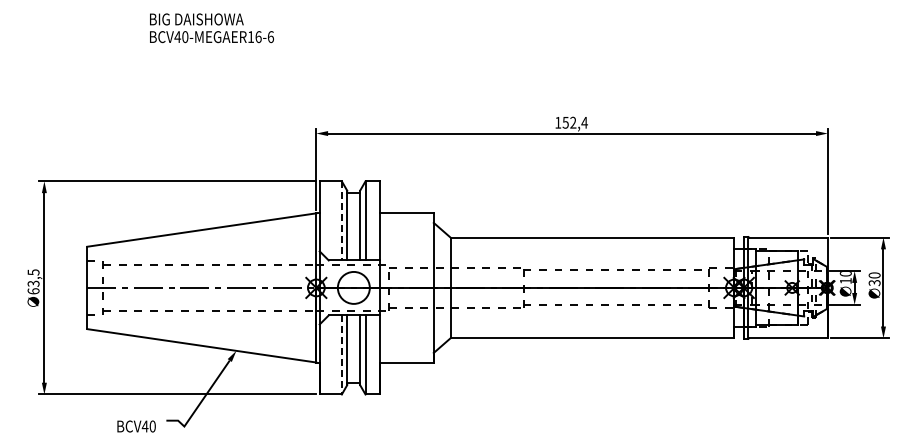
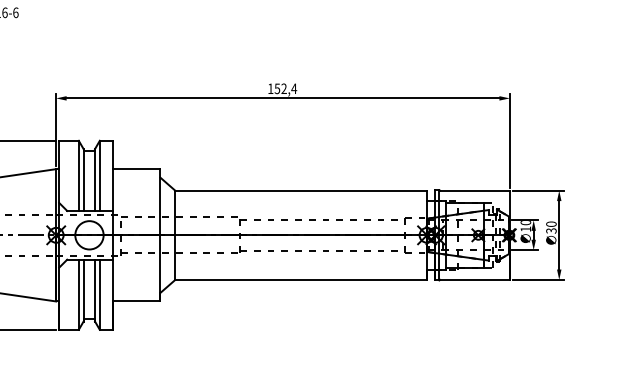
line: (341, 220) -> (78, 175), dashed -> solid
line: (341, 354) -> (78, 294), dashed -> solid

